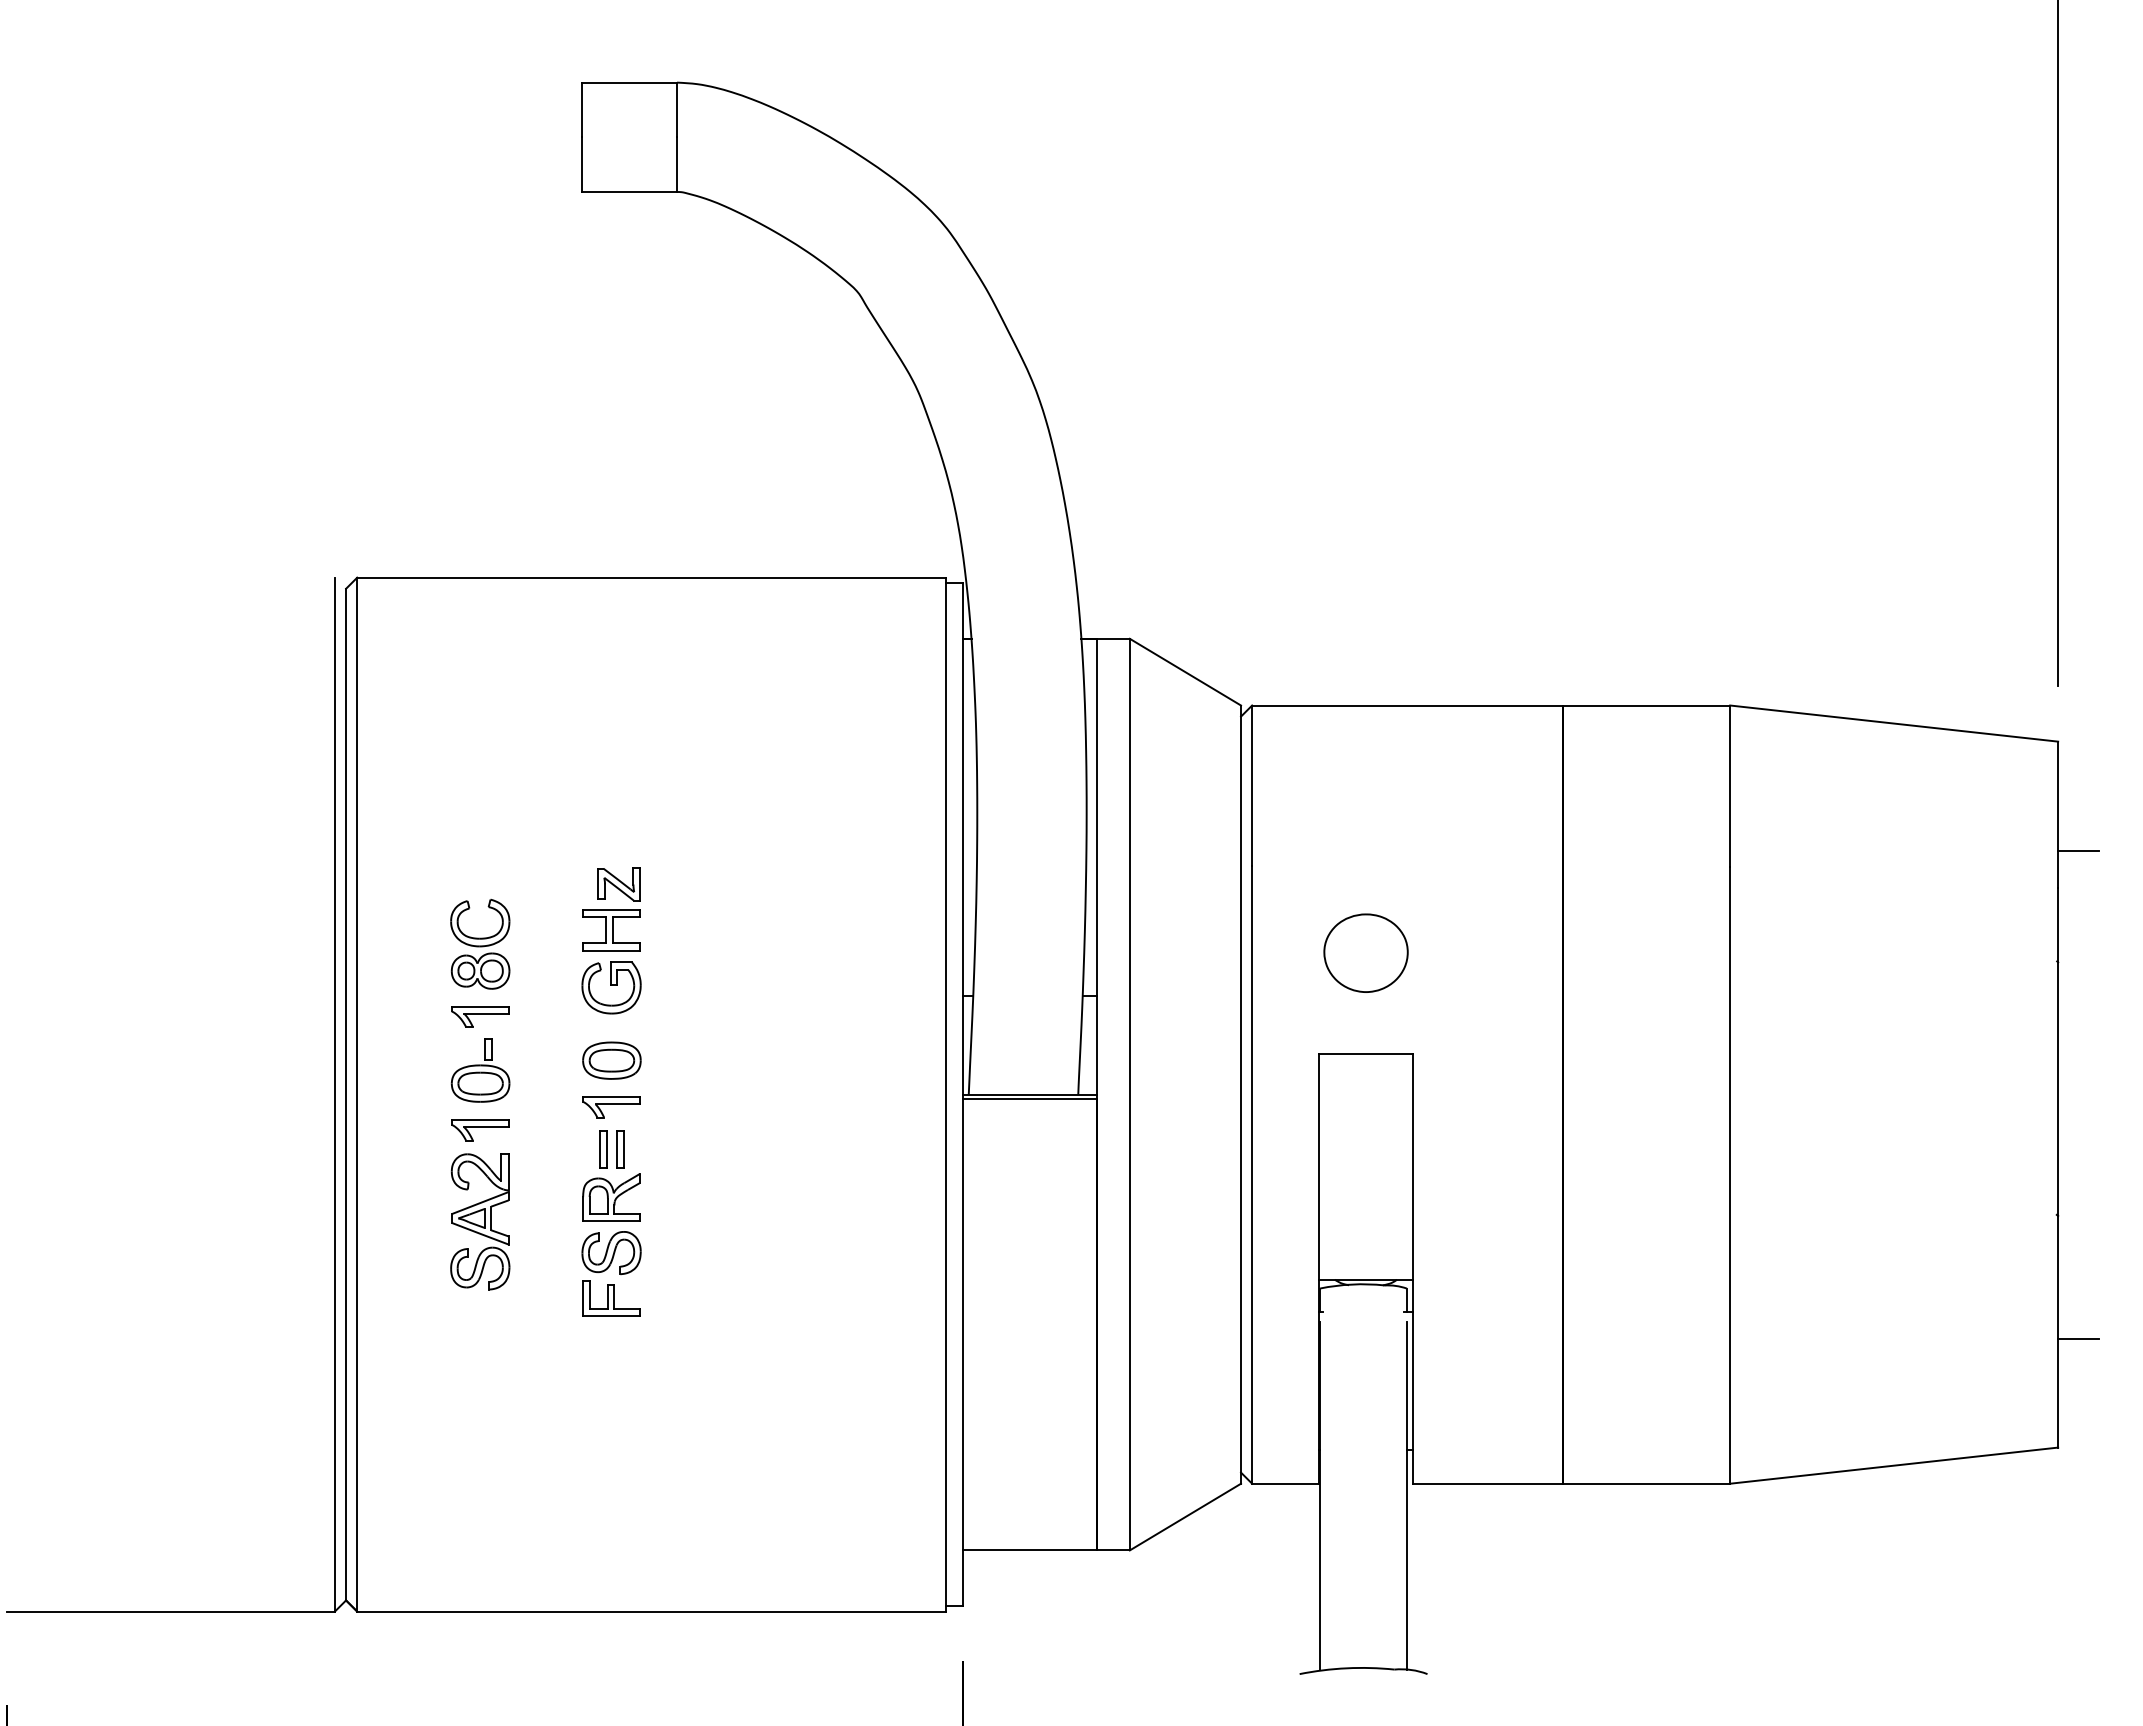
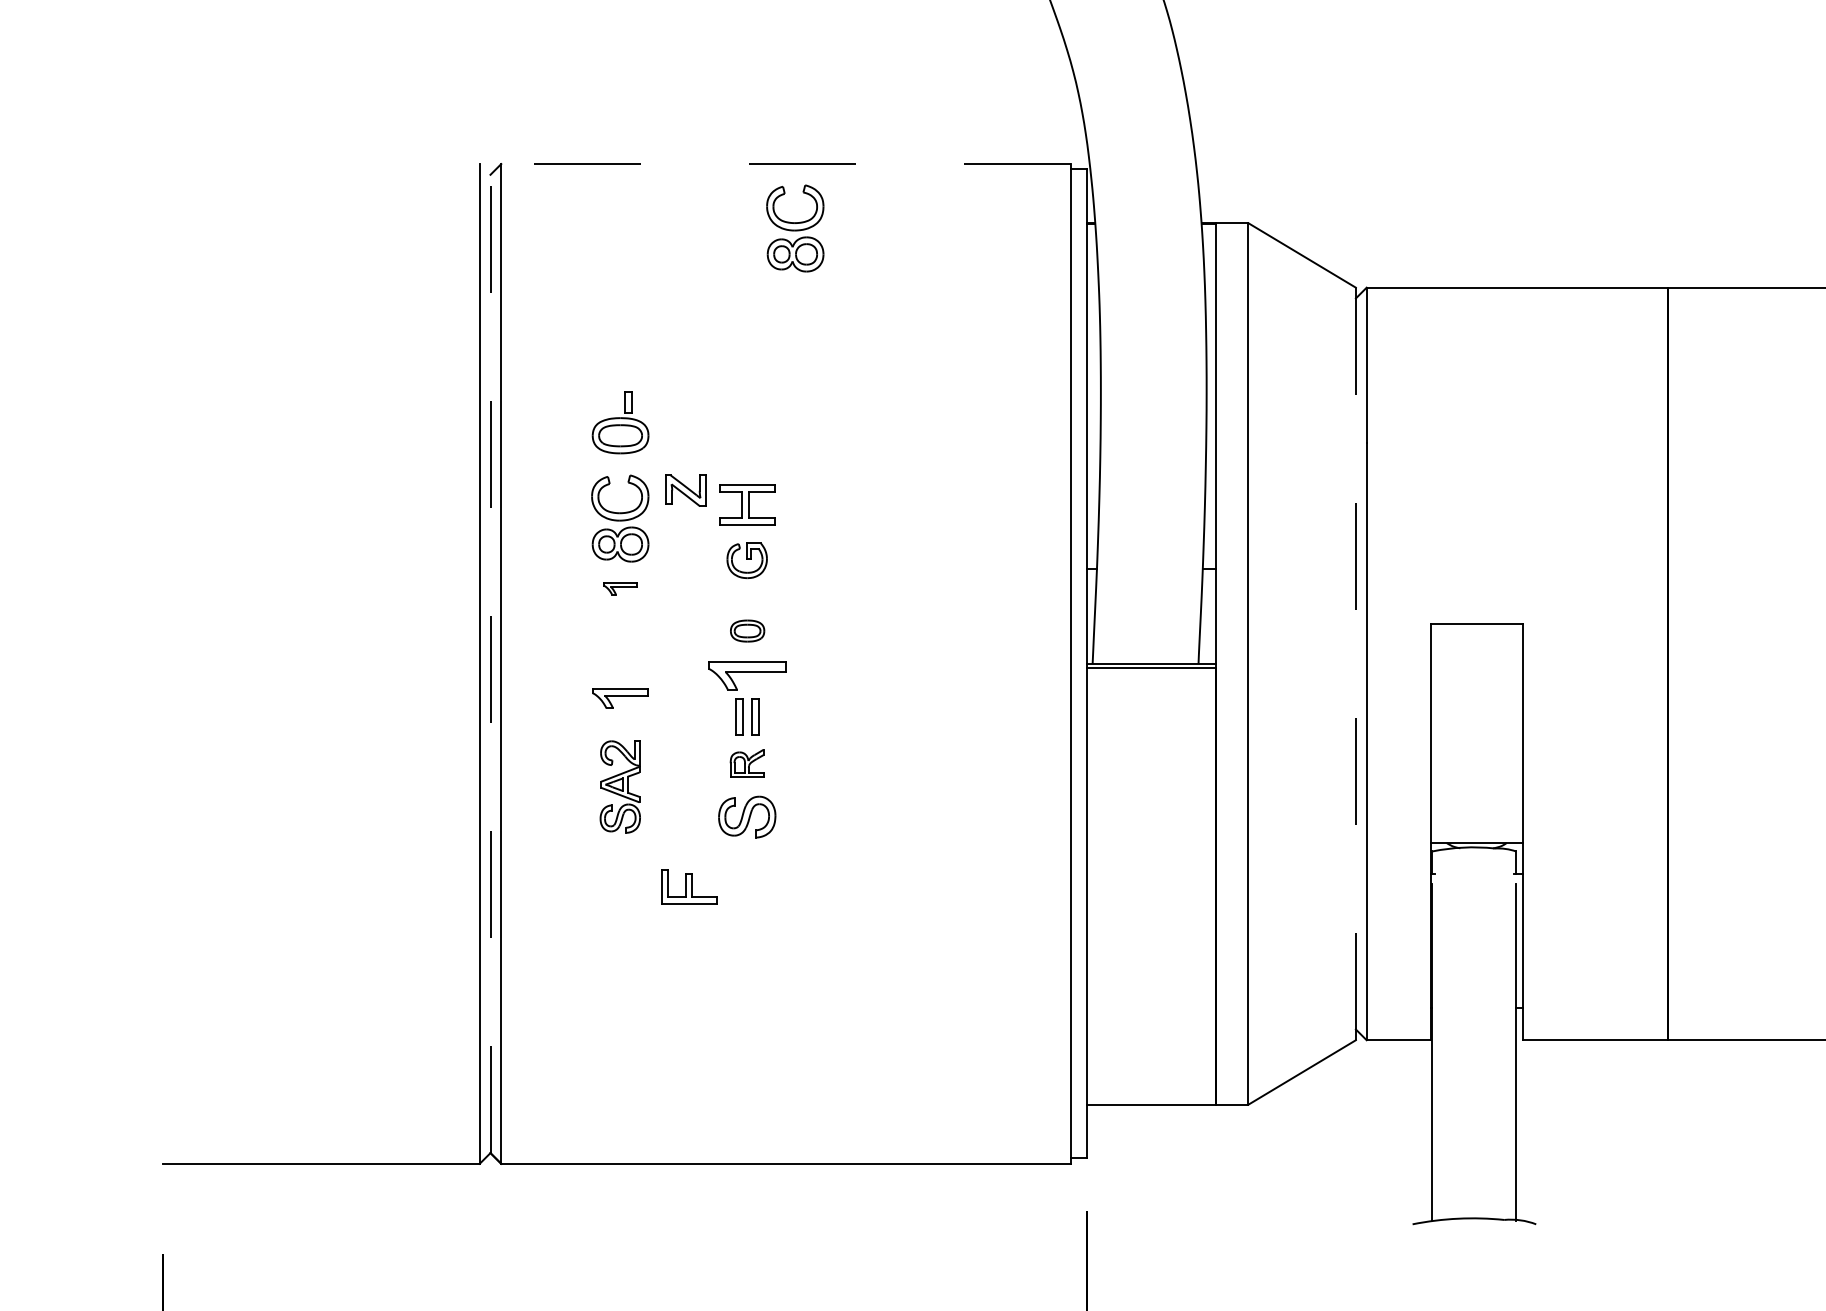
line: (651, 577) -> (785, 163), solid -> dashed
part: (661, 644) -> (795, 228), added
part: (618, 884) -> (685, 490), moved
part: (1365, 952) -> (1476, 526), removed
part: (611, 987) -> (747, 560), size x0.7
part: (480, 1016) -> (620, 588), size x0.6
part: (611, 1060) -> (747, 630), size x0.6
part: (480, 1070) -> (620, 423), moved
line: (346, 1094) -> (490, 663), solid -> dashed
line: (1241, 1094) -> (1356, 663), solid -> dashed
part: (611, 1107) -> (747, 676), size x1.4
part: (611, 1197) -> (747, 763), size x0.6
part: (480, 1221) -> (620, 786), size x0.7
part: (611, 1298) -> (689, 887), moved

